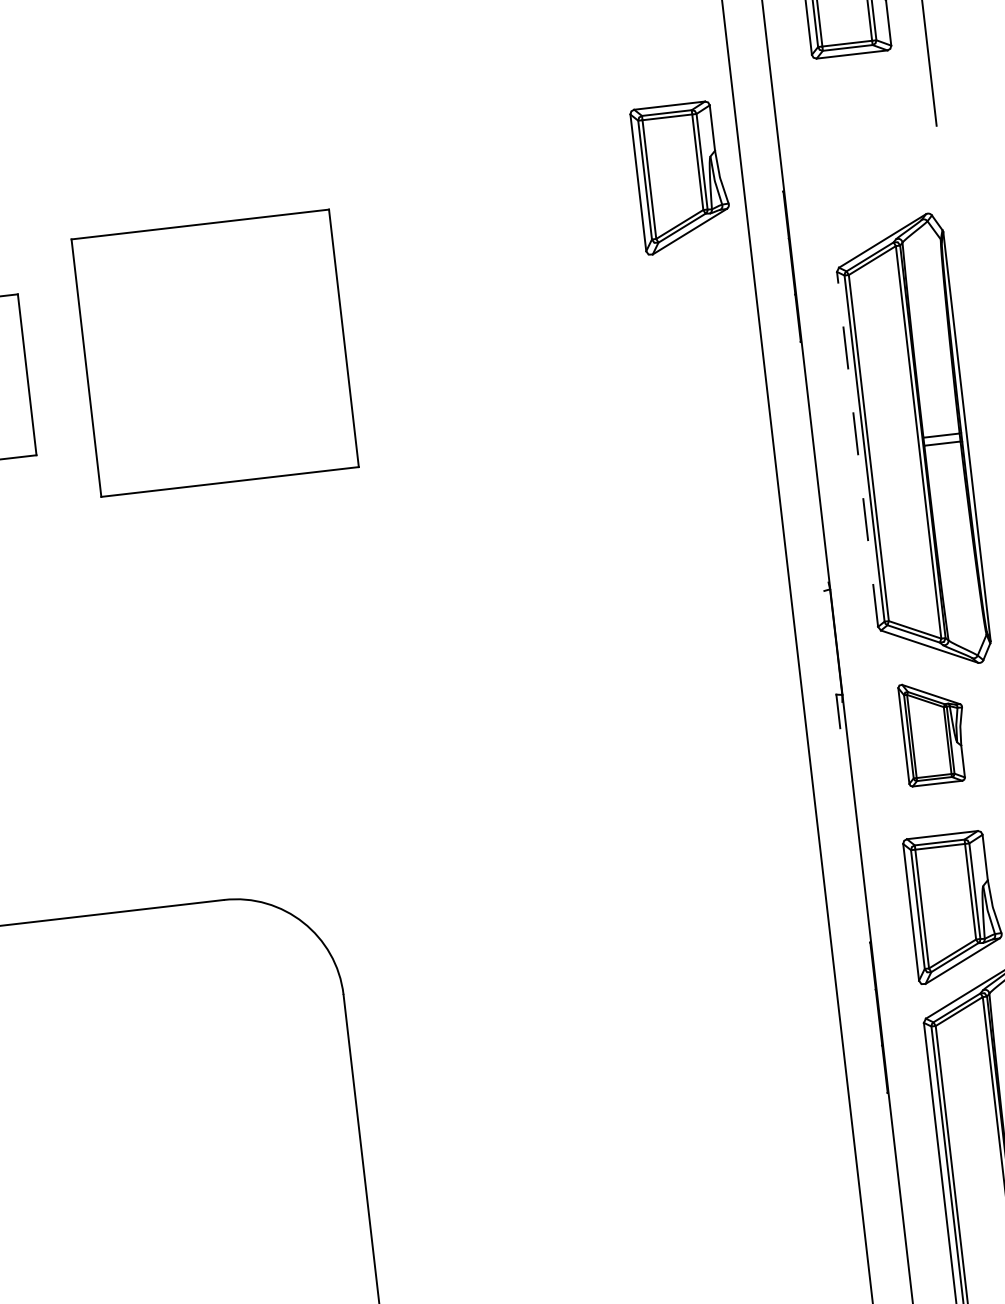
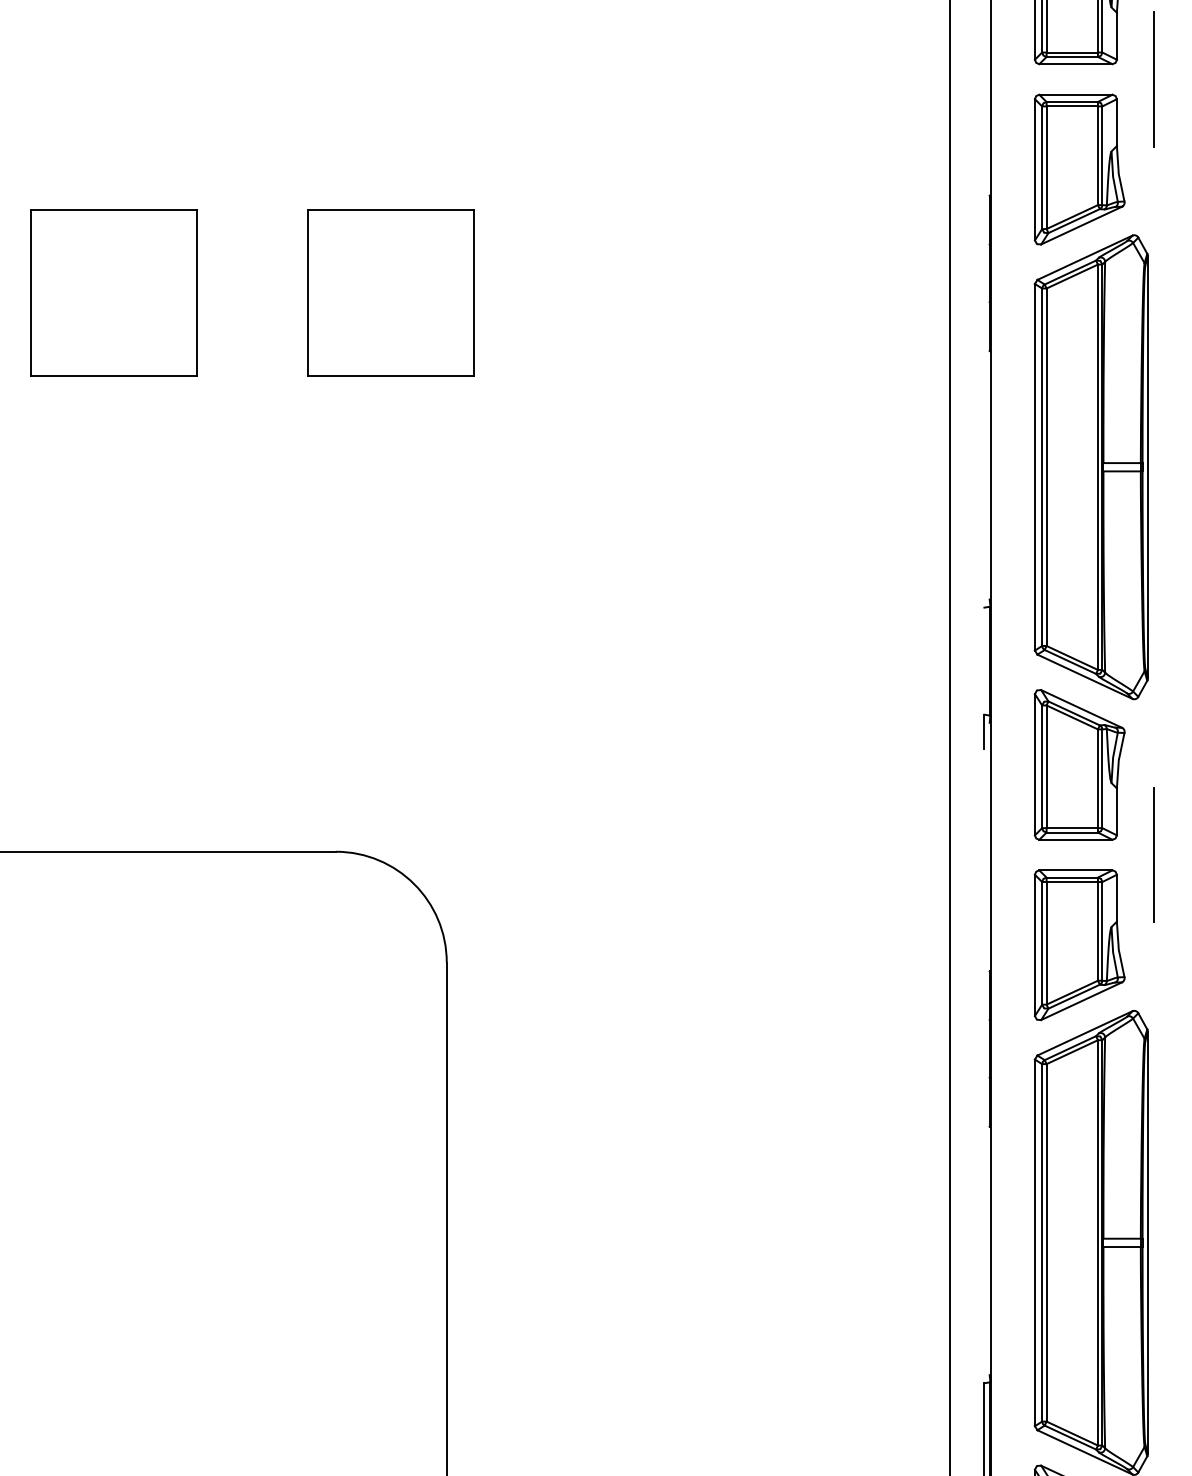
part: (681, 177) -> (1079, 169), moved
part: (214, 352) -> (390, 292), size x0.62
line: (857, 448) -> (1034, 466), dashed -> solid
part: (934, 732) -> (1079, 764), size x1.43

